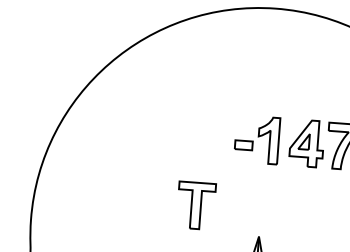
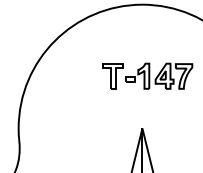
part: (194, 206) -> (112, 76), moved

